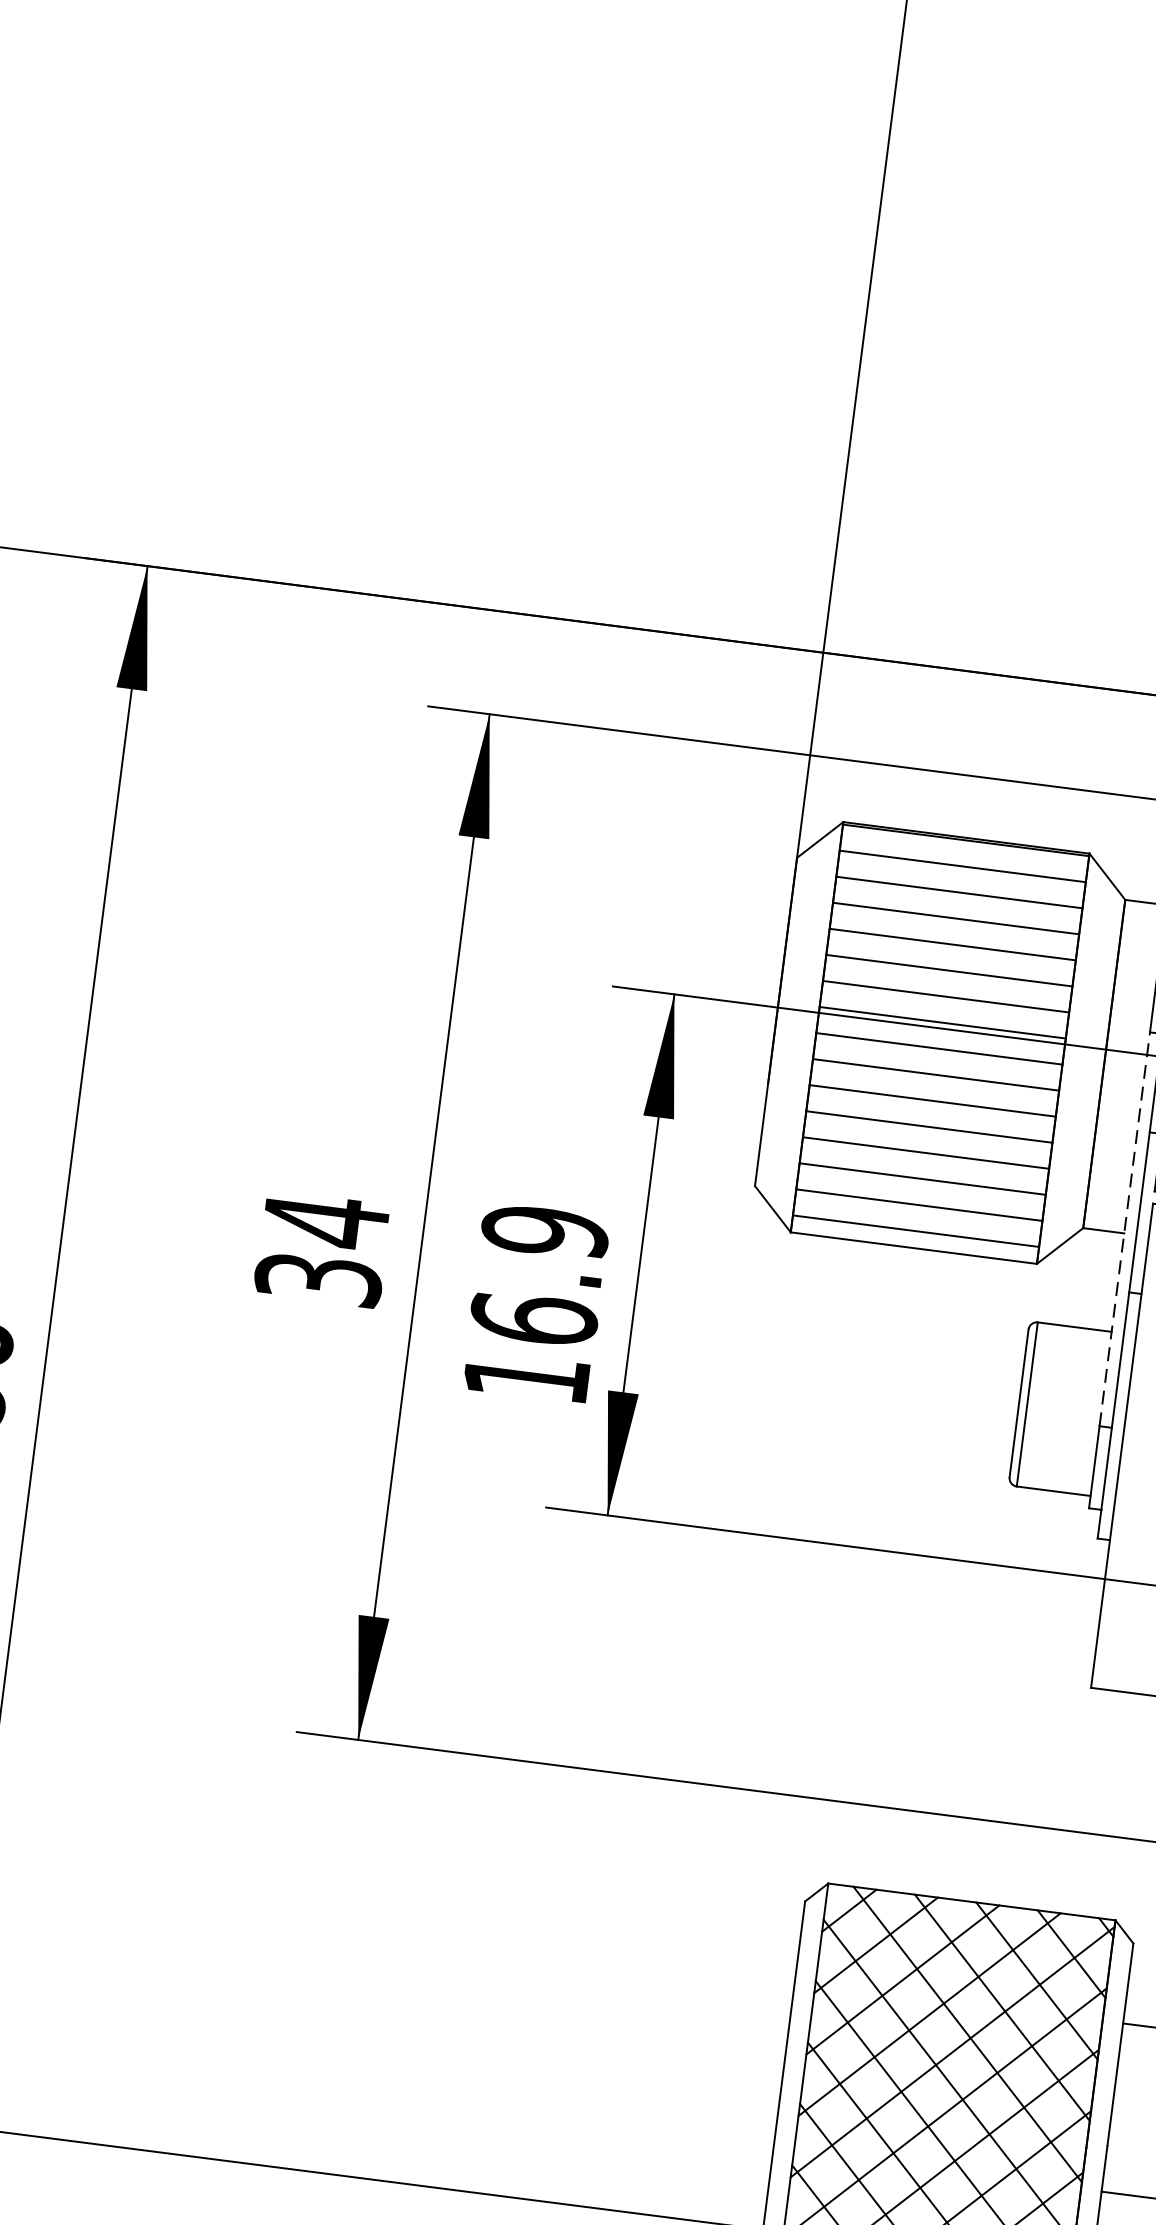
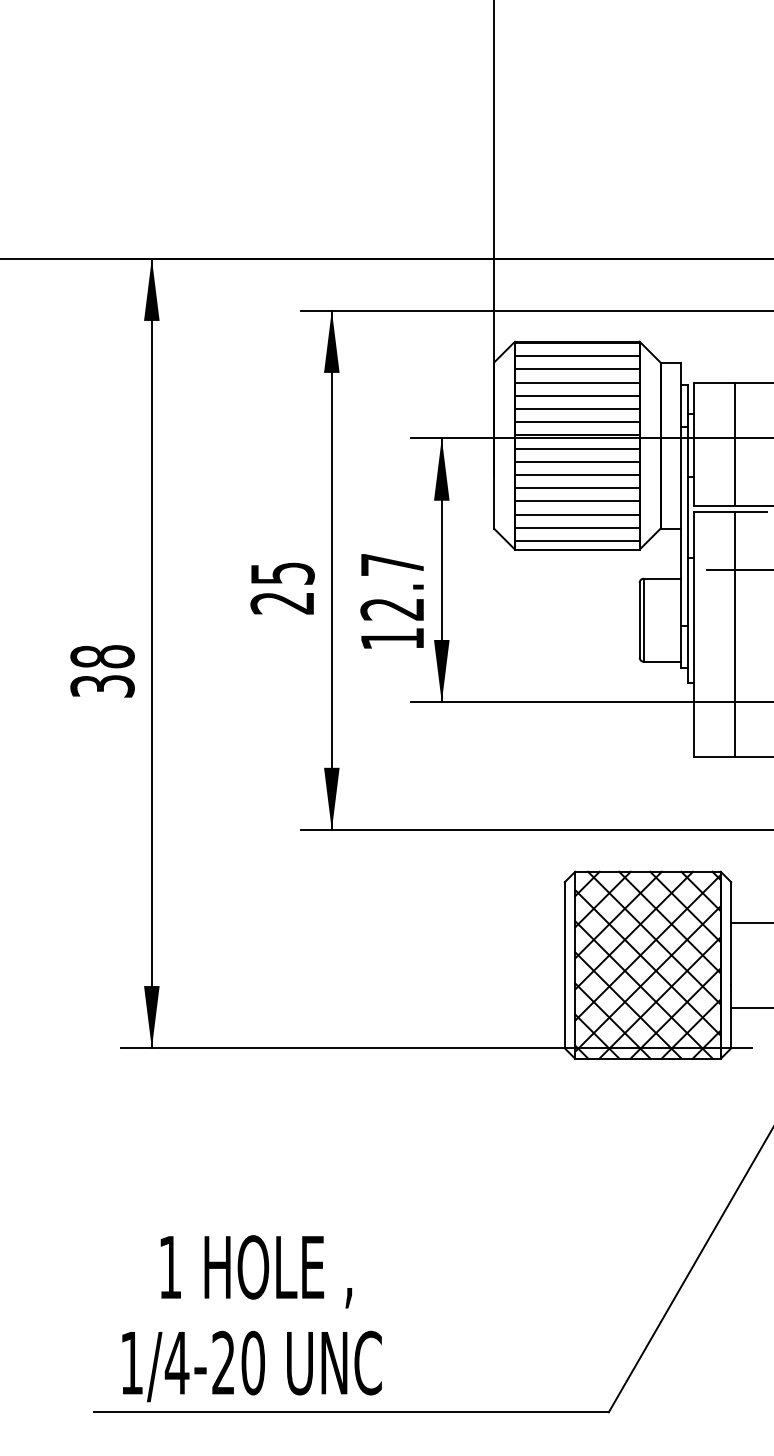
line: (1125, 1228) -> (681, 526), dashed -> solid
text: (322, 1248) -> (282, 587), 34 -> 25
text: (539, 1274) -> (392, 586), 16.9 -> 12.7

